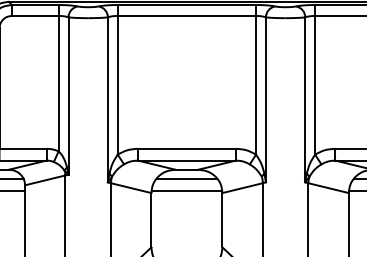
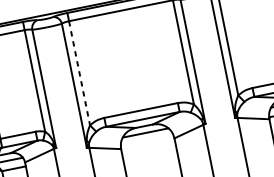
line: (117, 85) -> (79, 73), solid -> dashed
line: (186, 190) -> (147, 141), removed

